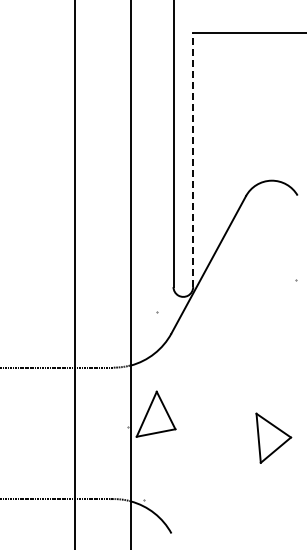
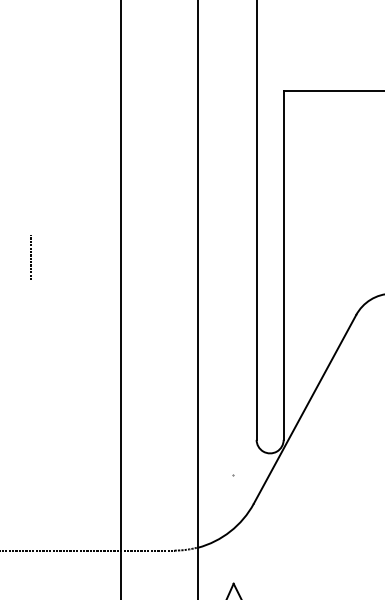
line: (9, 154) -> (31, 257), added
line: (193, 159) -> (284, 264), dashed -> solid

